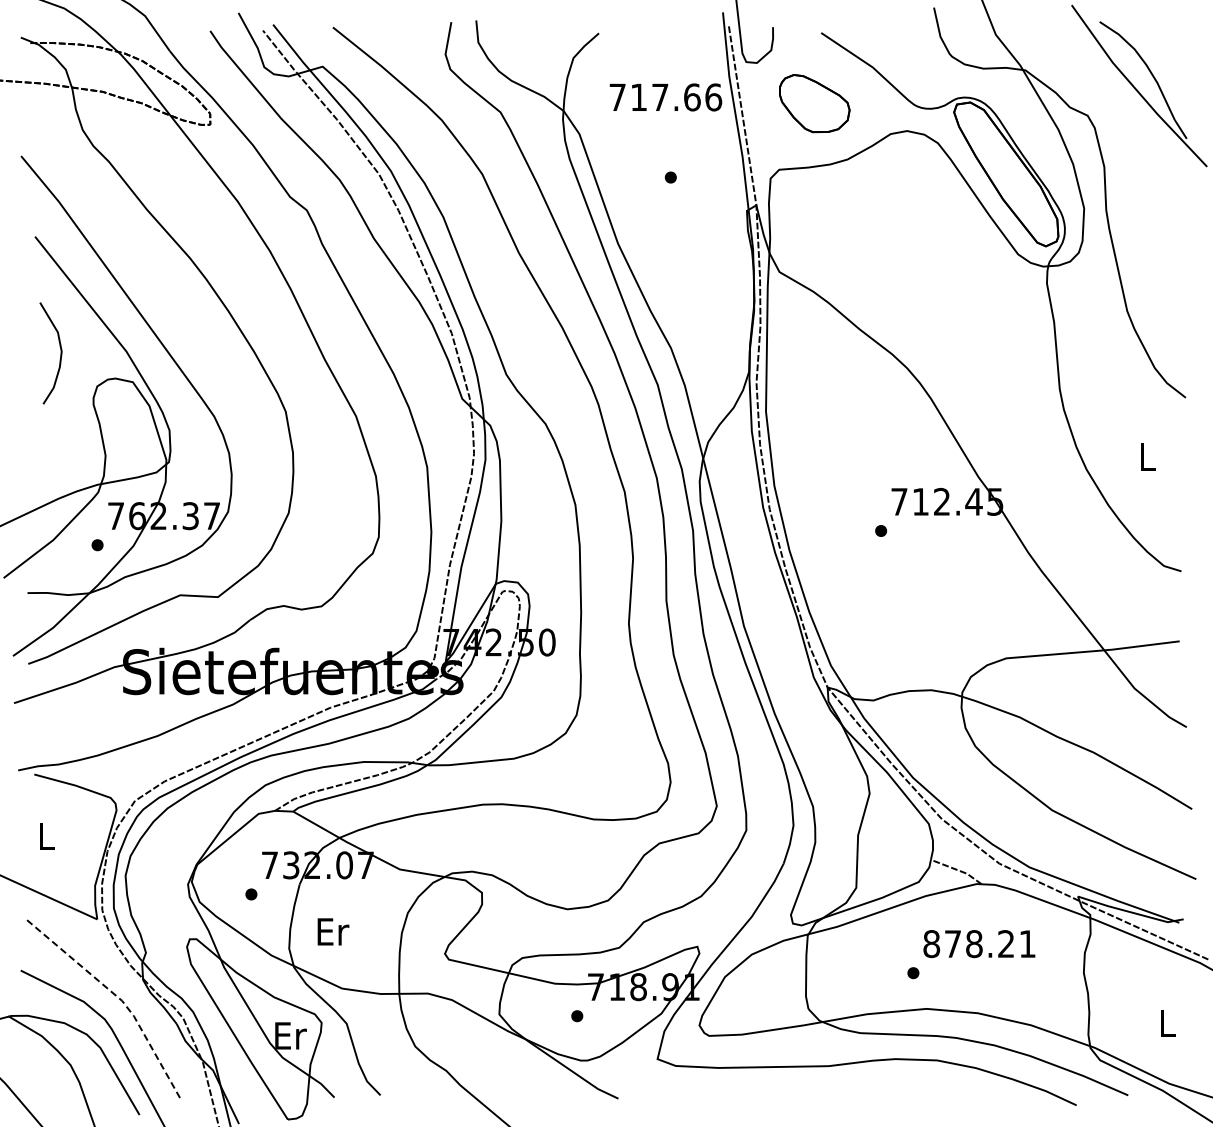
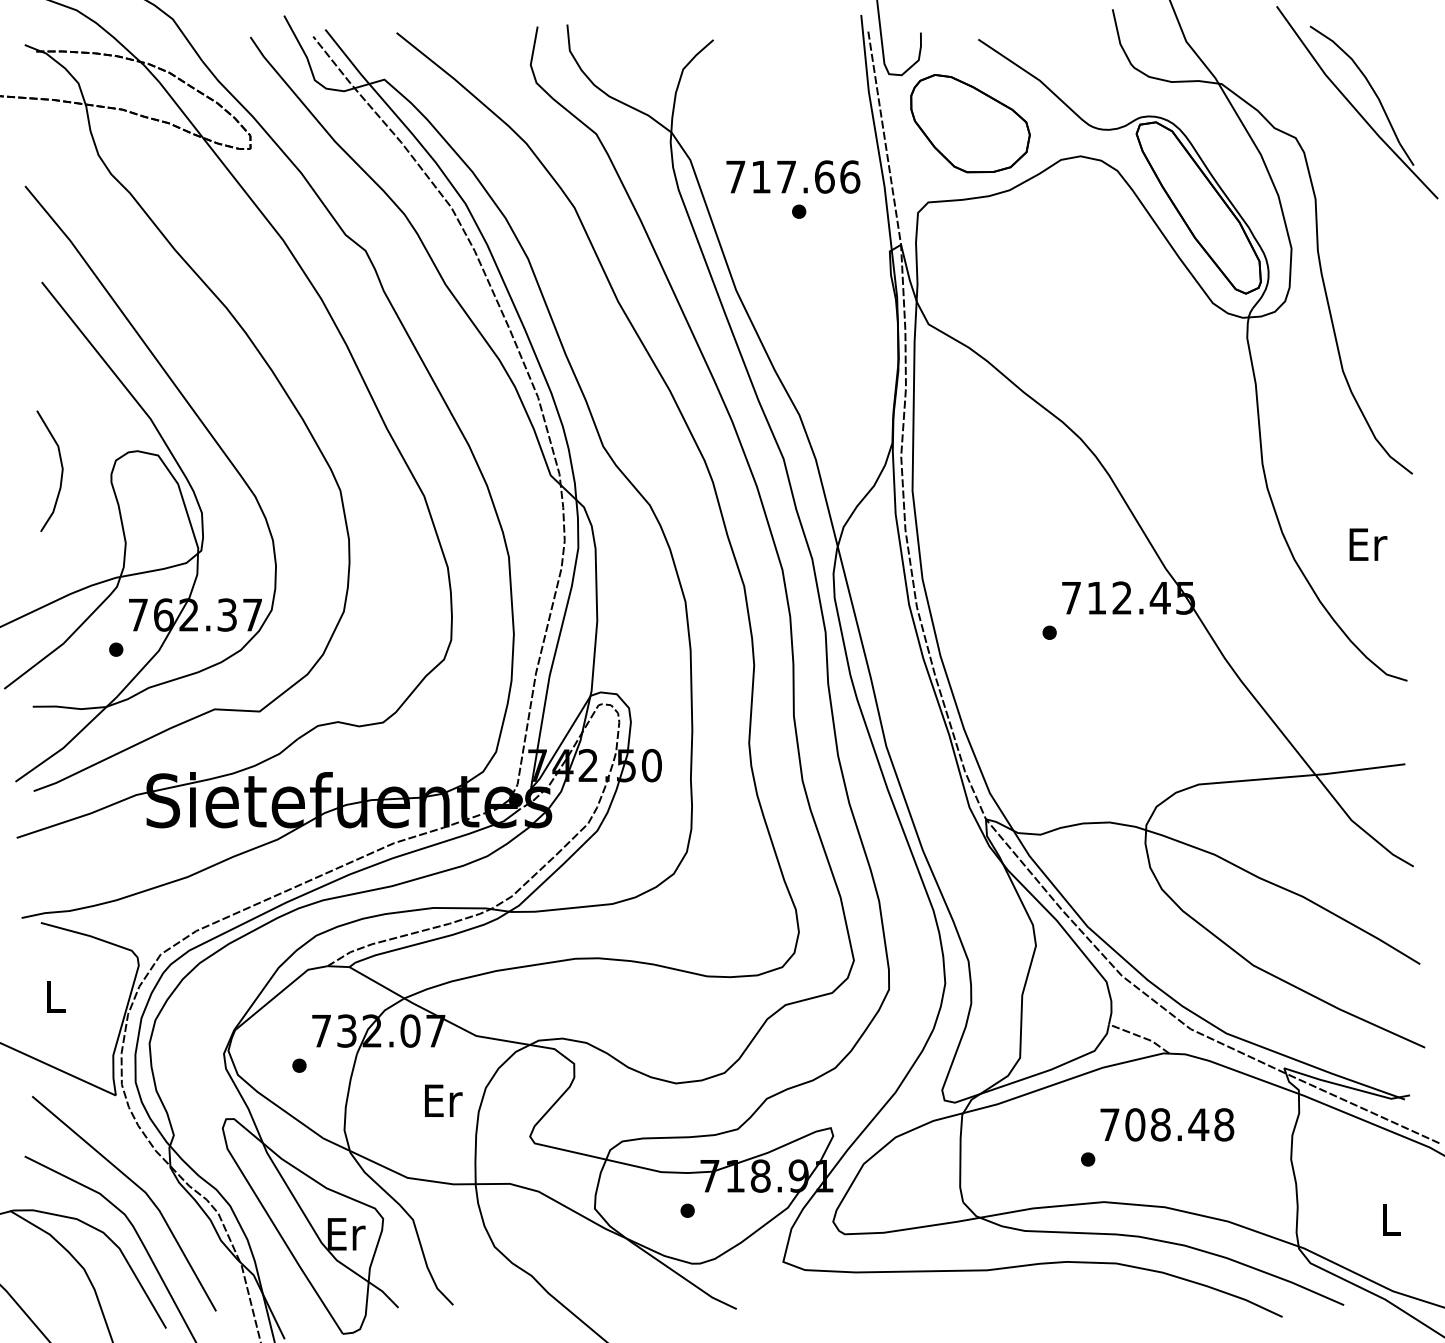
text: (665, 97) -> (792, 177), moved
part: (814, 103) -> (970, 123), size x1.43
curve: (60, 353) -> (61, 471), moved
text: (1148, 456) -> (1368, 544), L -> Er
text: (333, 931) -> (443, 1100), moved
text: (979, 944) -> (1166, 1125), 878.21 -> 708.48
line: (119, 998) -> (142, 1189), dashed -> solid

